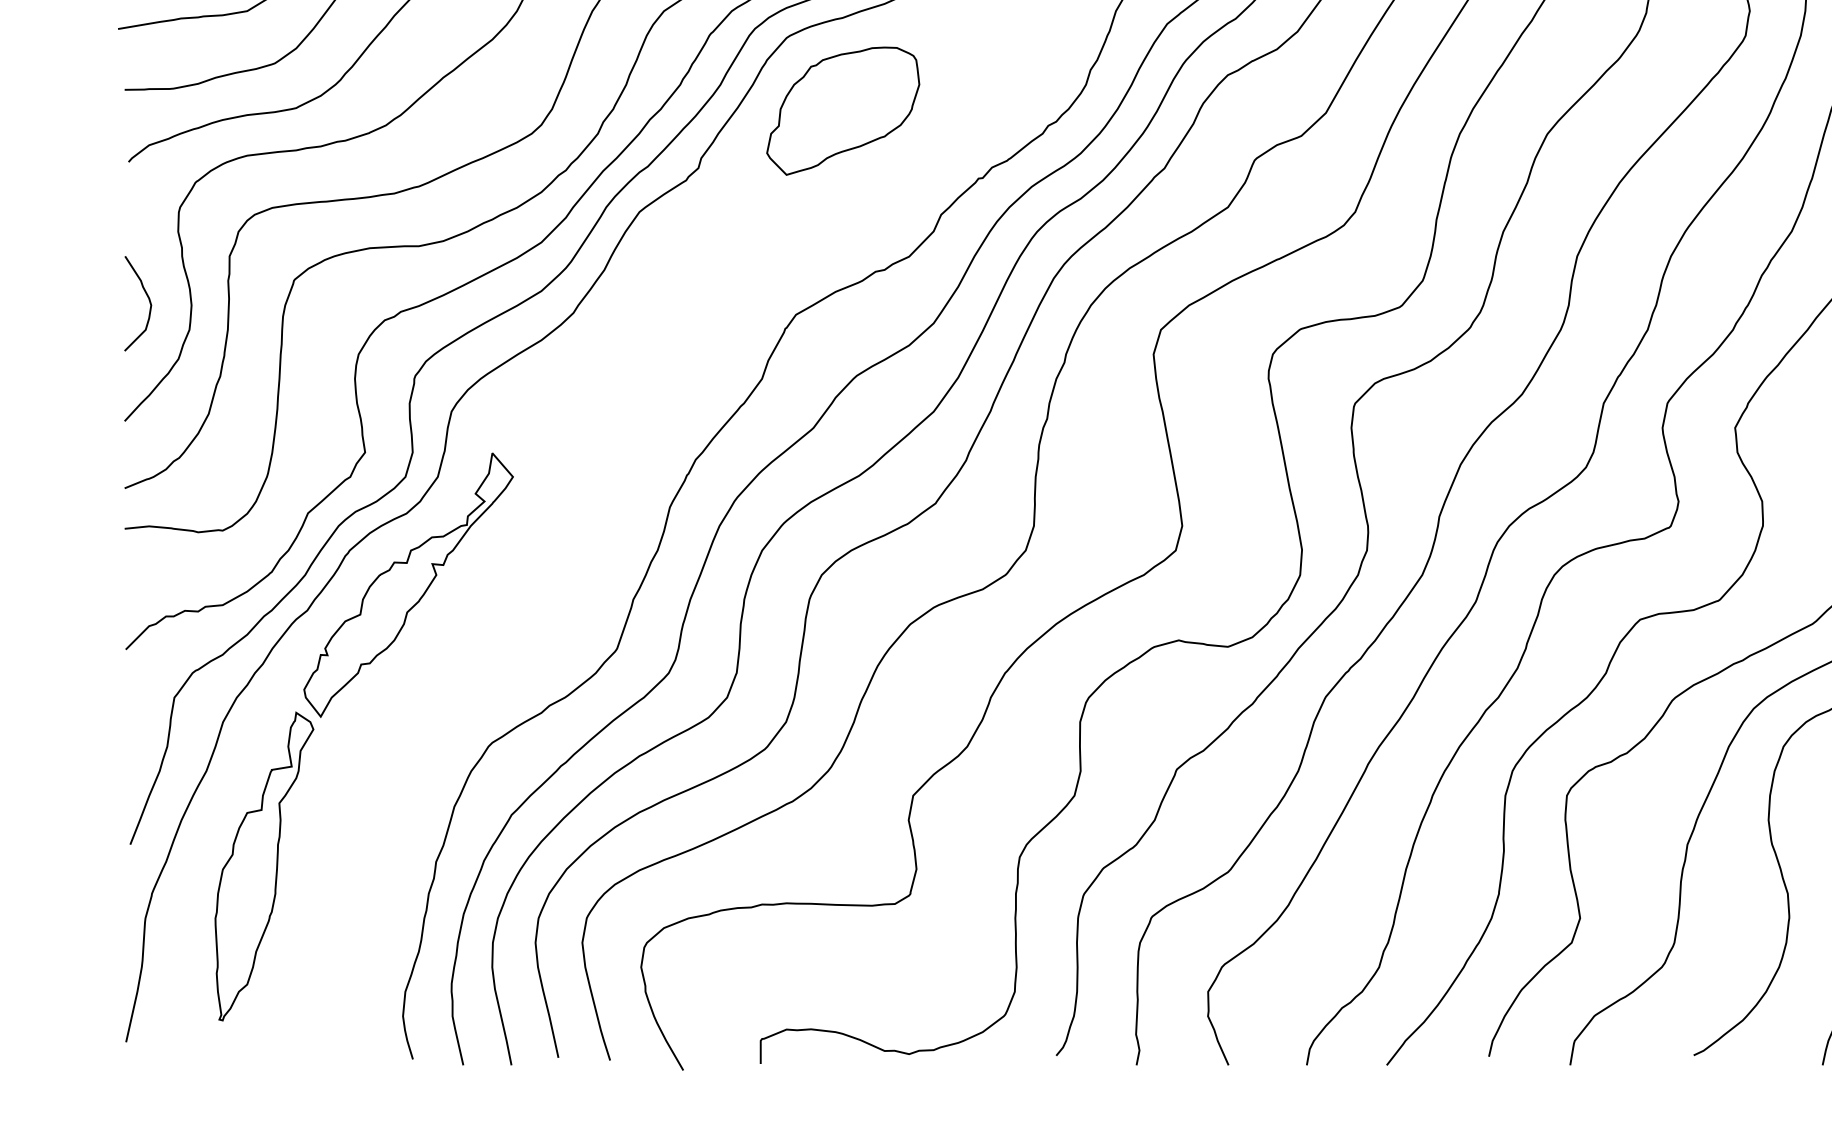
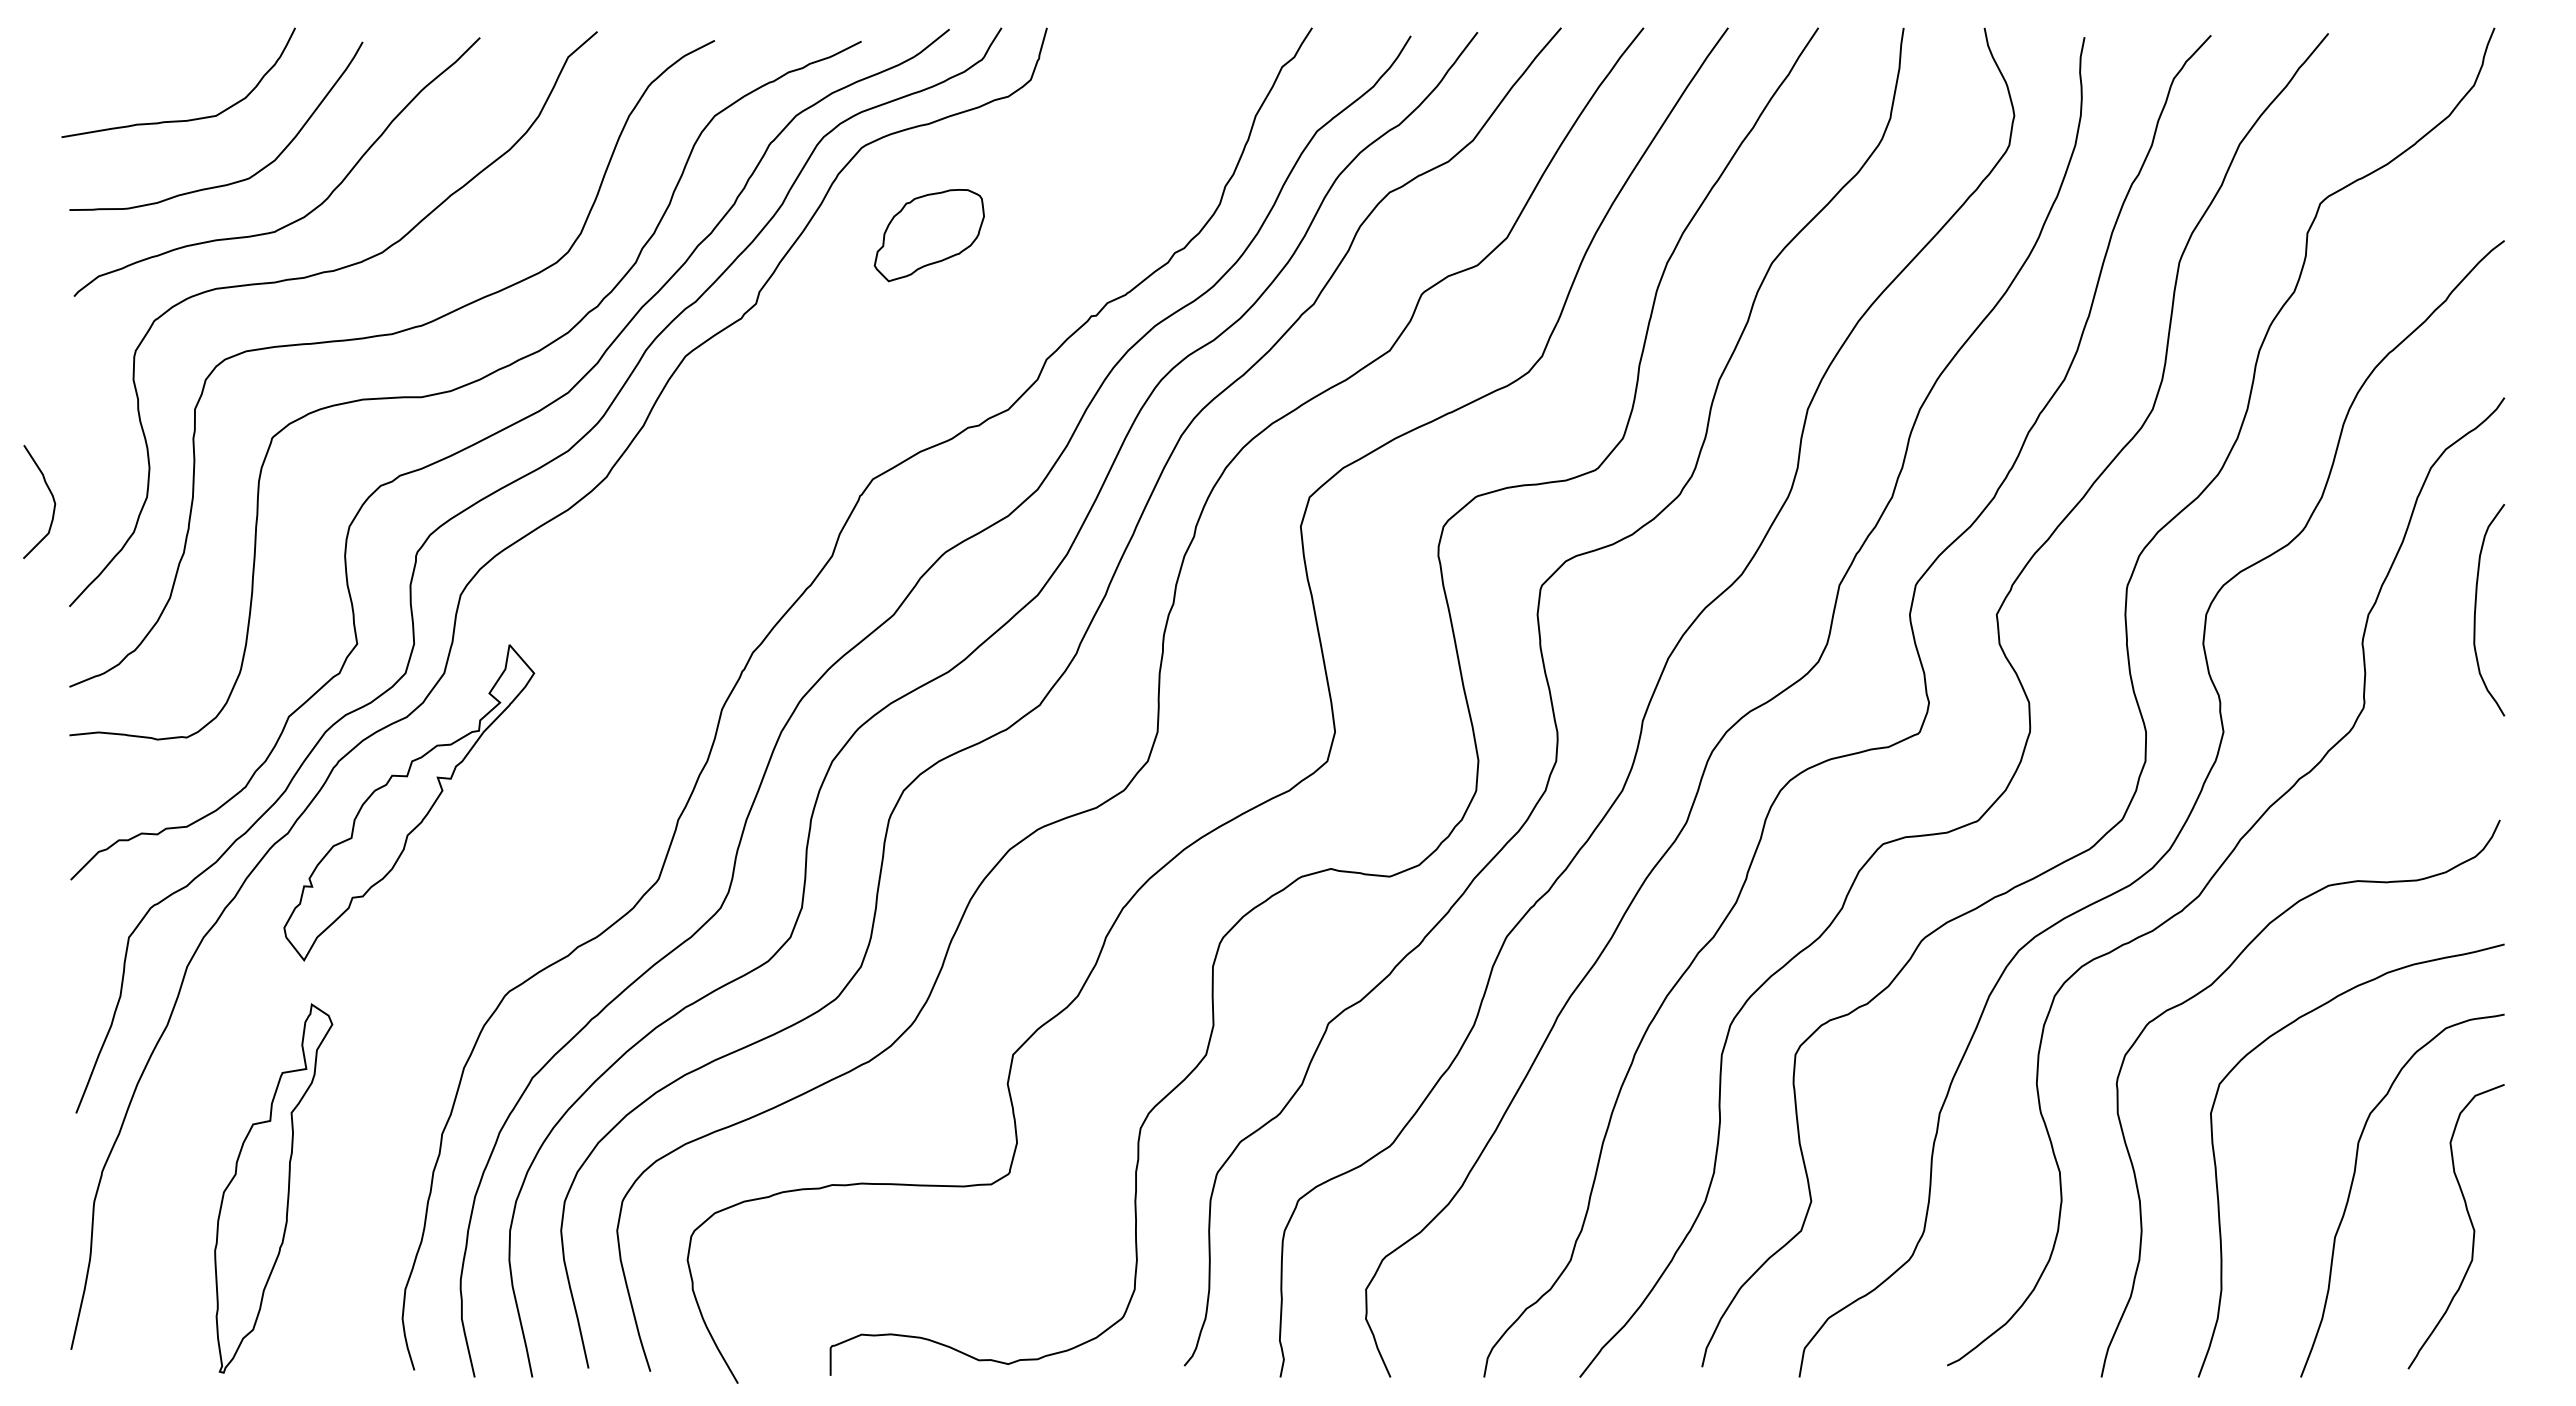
part: (843, 111) -> (929, 235), size x0.6
curve: (148, 300) -> (52, 498), moved
part: (264, 866) -> (273, 1188), moved

